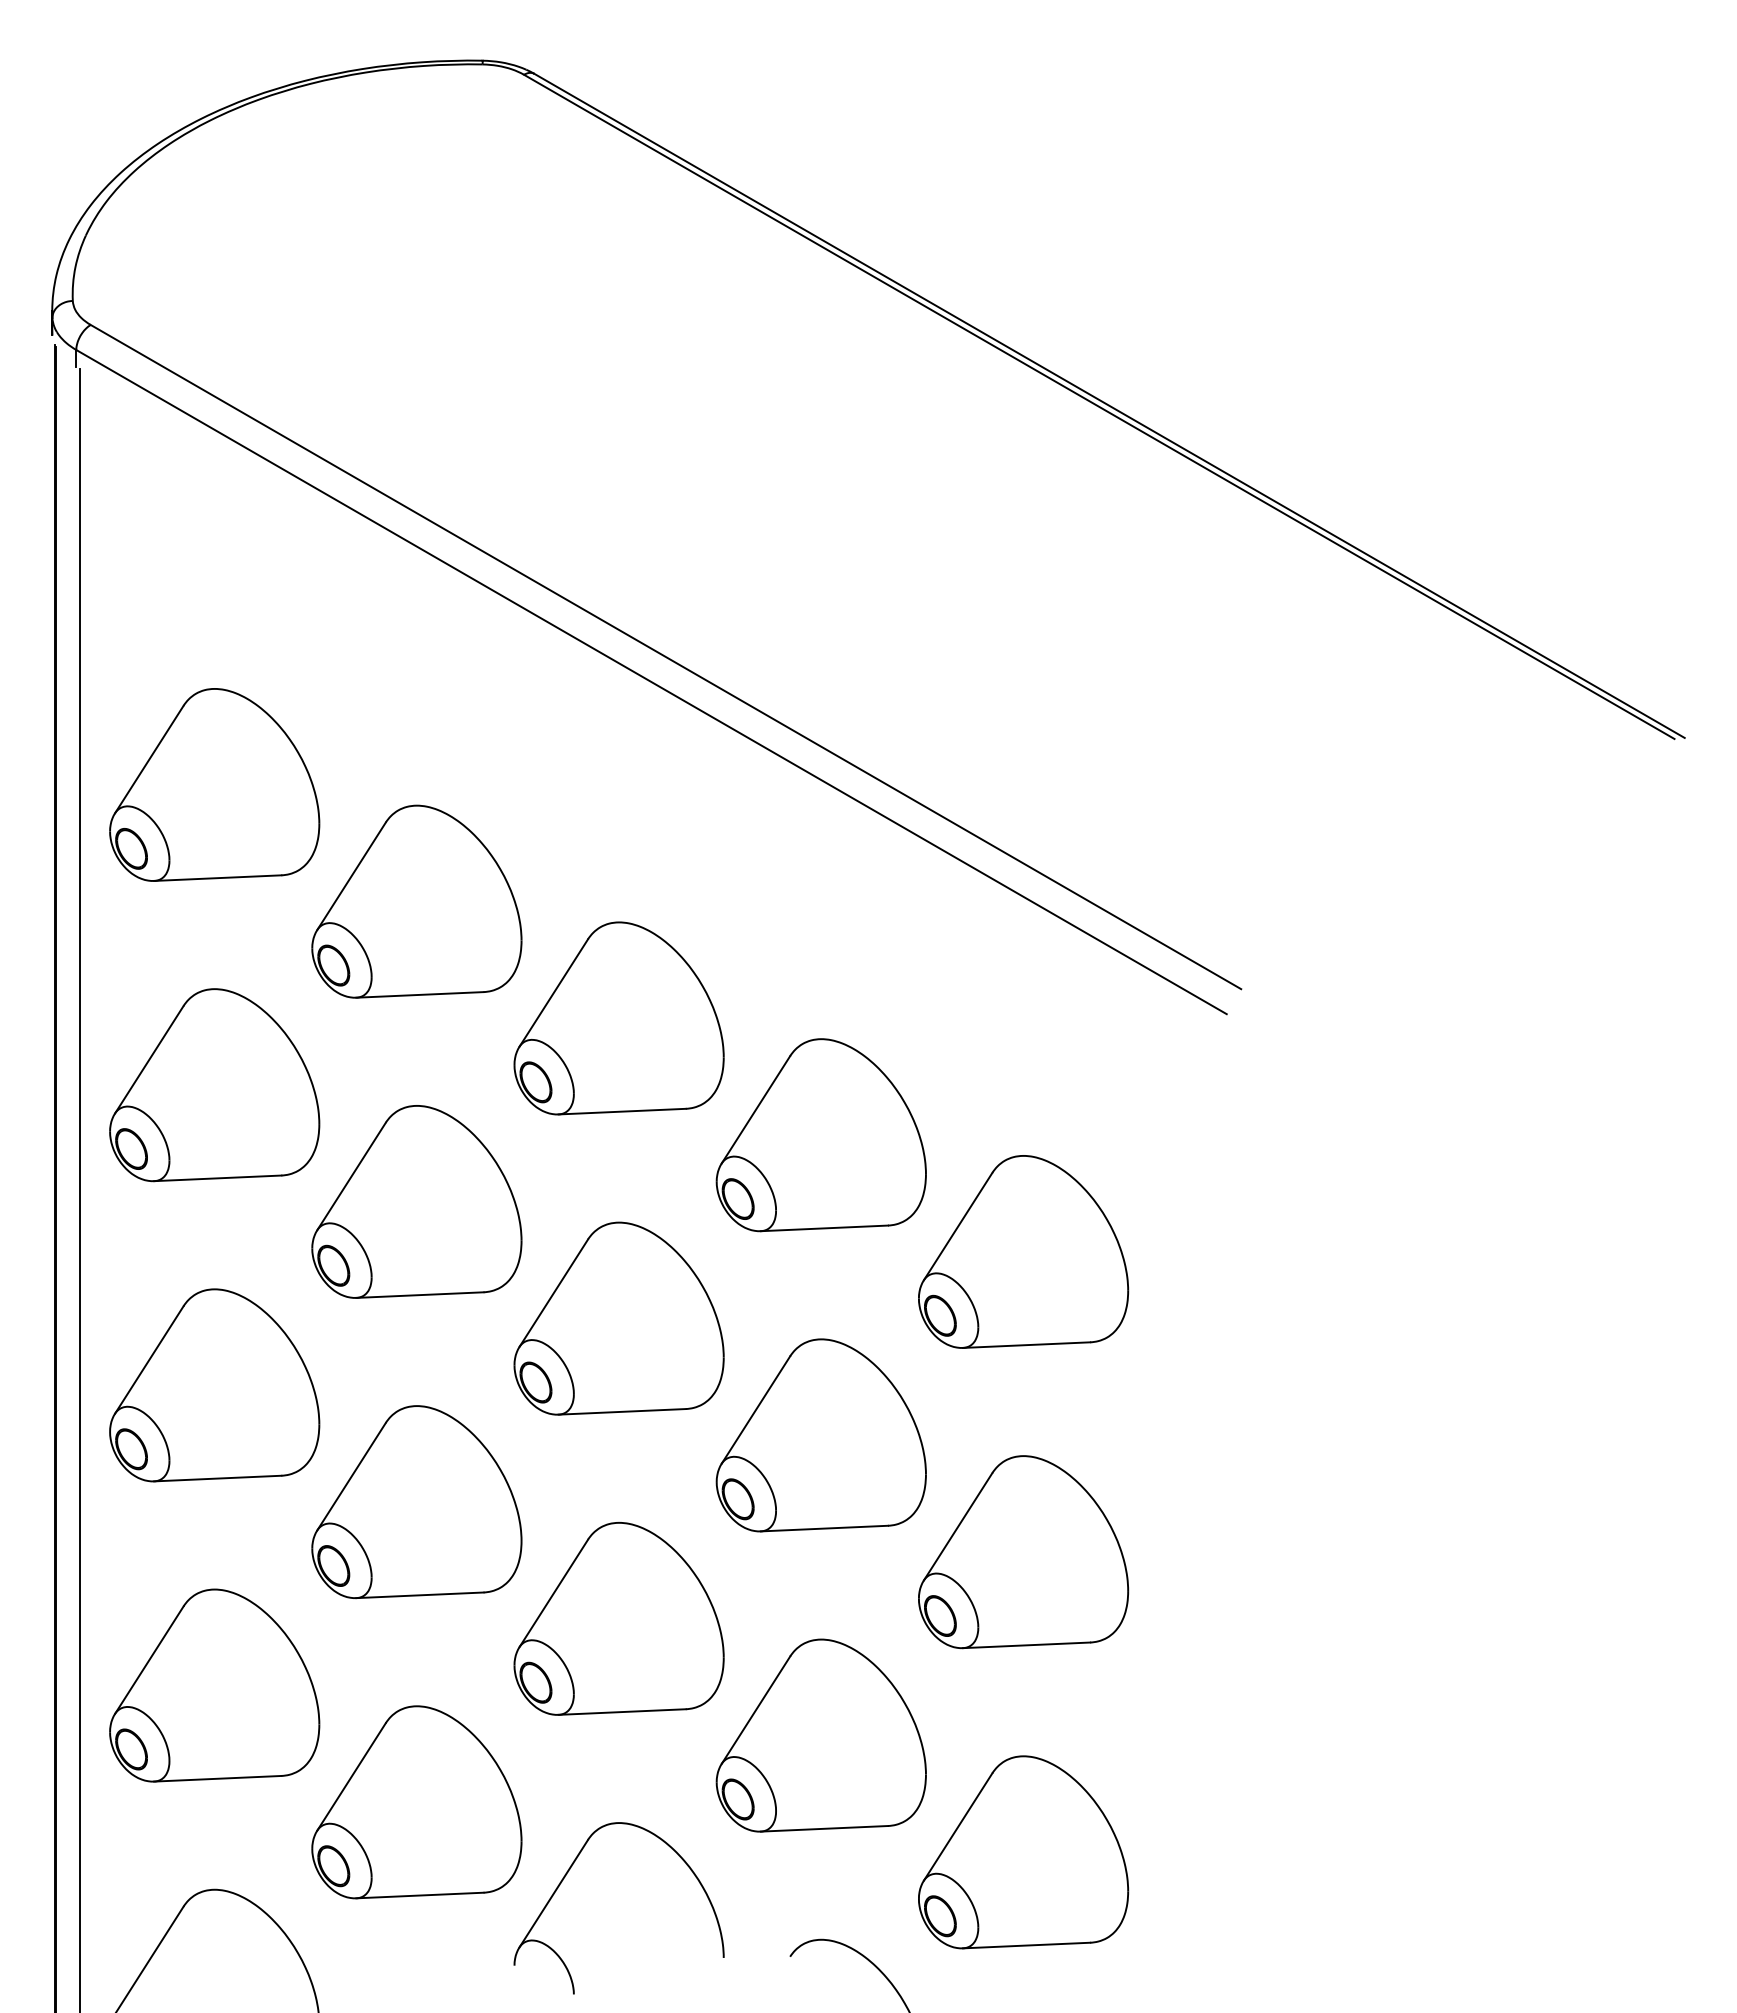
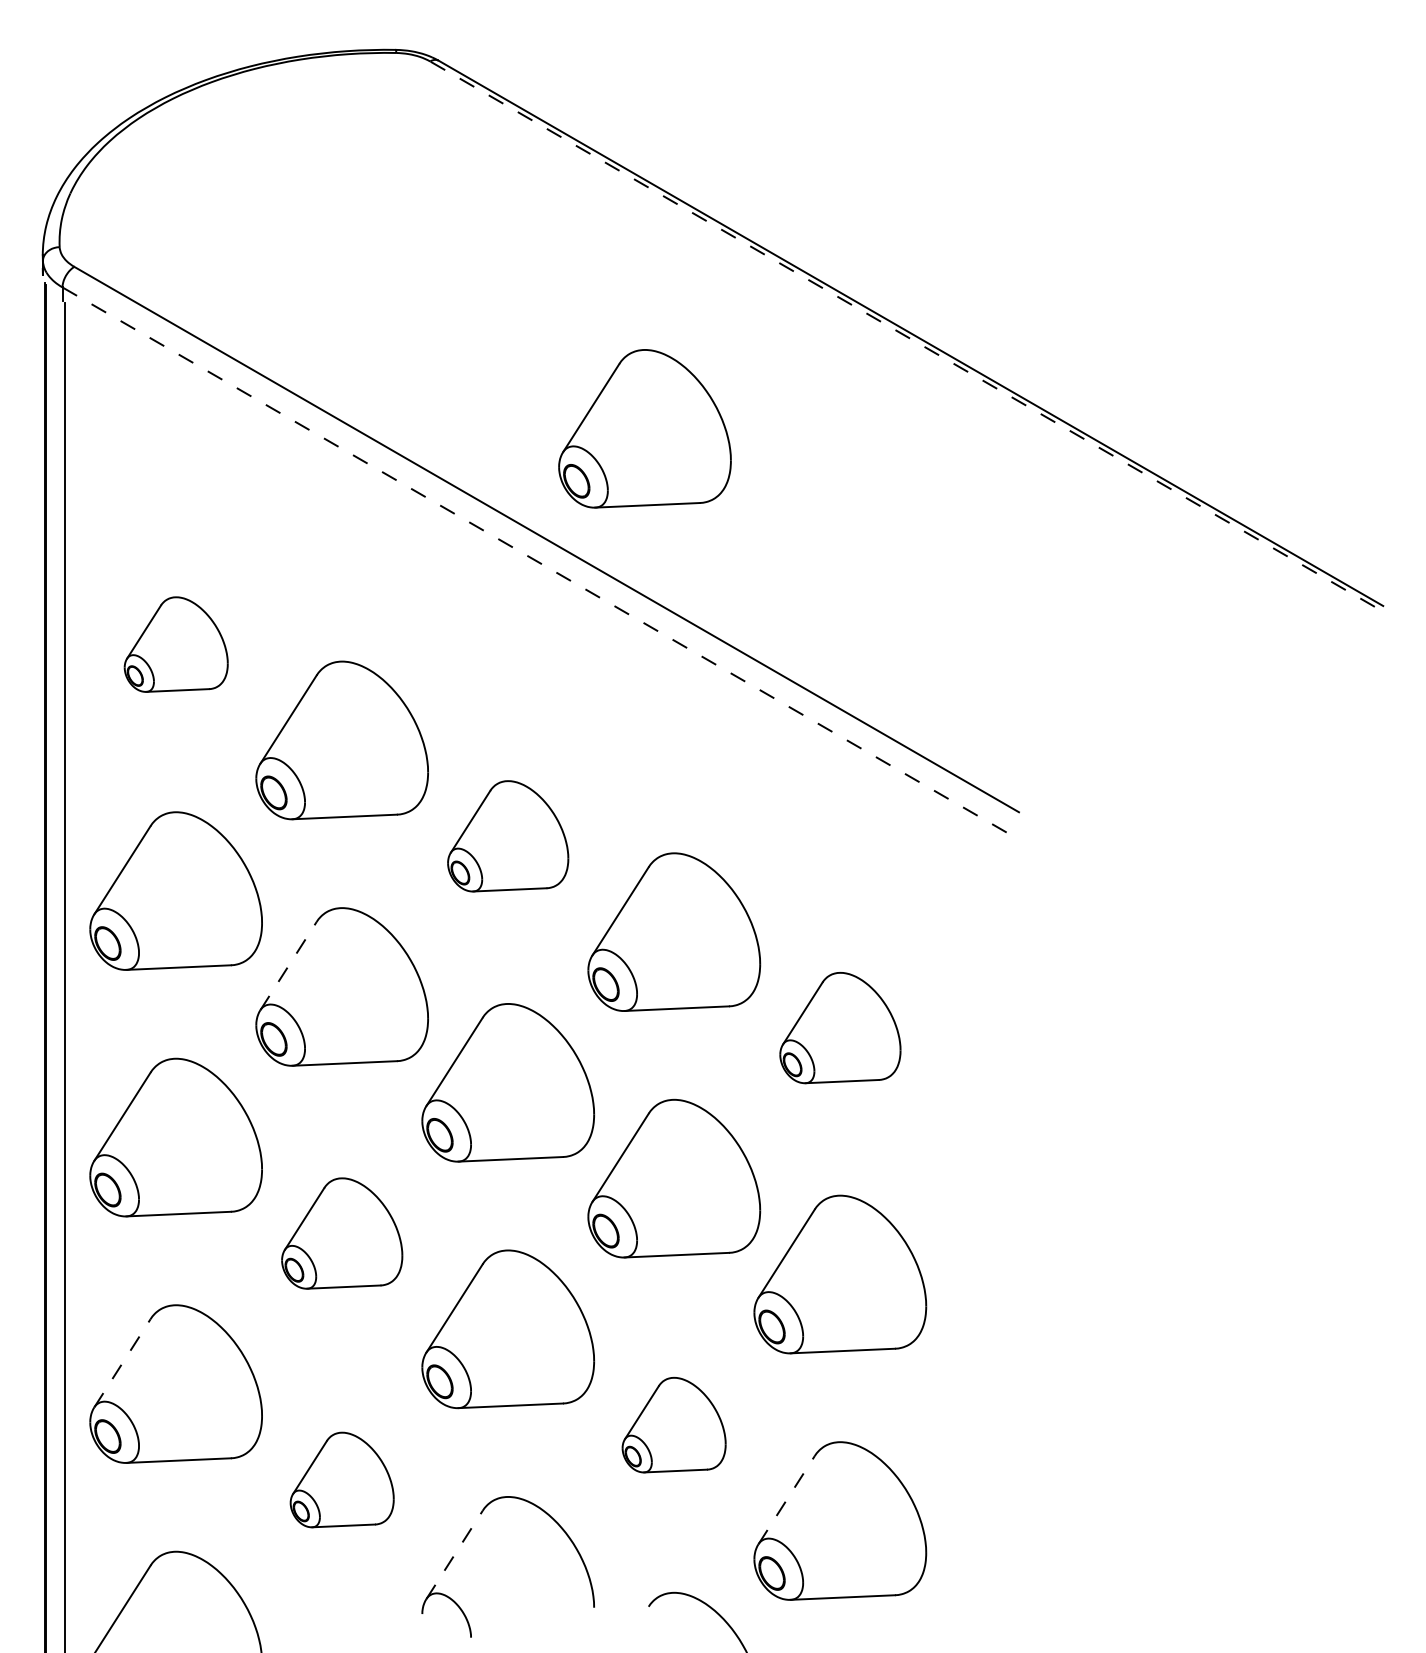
line: (1098, 406) -> (901, 333), solid -> dashed
part: (785, 522) -> (644, 429), added
line: (651, 682) -> (534, 560), solid -> dashed
part: (214, 784) -> (176, 644), size x0.6
part: (618, 1018) -> (507, 836), size x0.7
line: (351, 1176) -> (288, 966), solid -> dashed
part: (1023, 1251) -> (840, 1027), size x0.7
part: (416, 1502) -> (341, 1233), size x0.7
line: (149, 1660) -> (122, 1363), solid -> dashed
part: (820, 1735) -> (673, 1425), size x0.6
part: (416, 1802) -> (341, 1480), size x0.6
line: (958, 1826) -> (786, 1499), solid -> dashed
line: (553, 1893) -> (454, 1554), solid -> dashed

